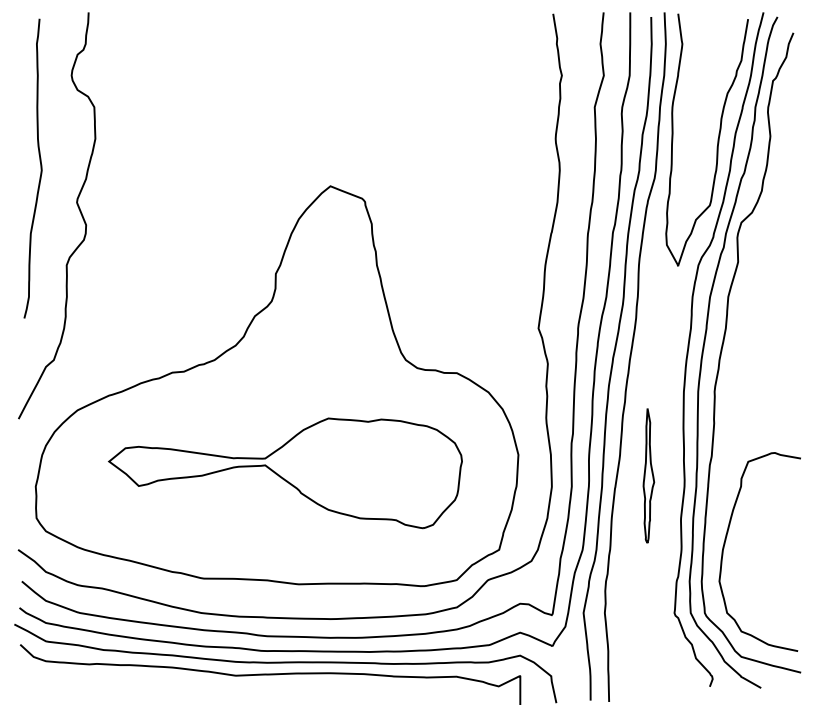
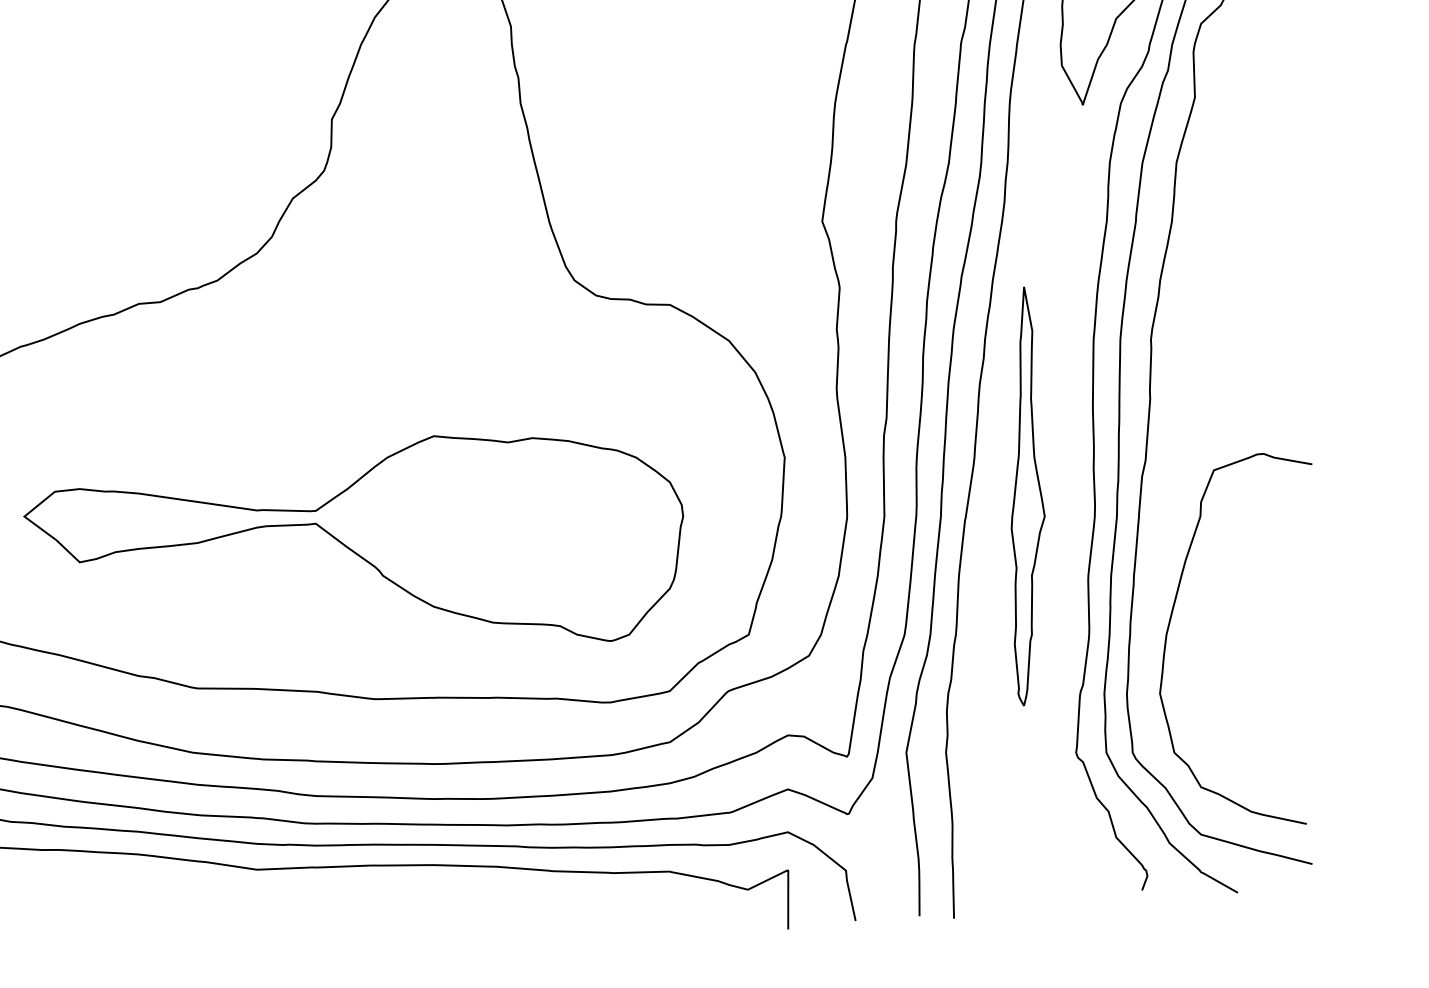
part: (285, 473) -> (353, 538), moved
part: (648, 475) -> (1027, 495), size x1.67

